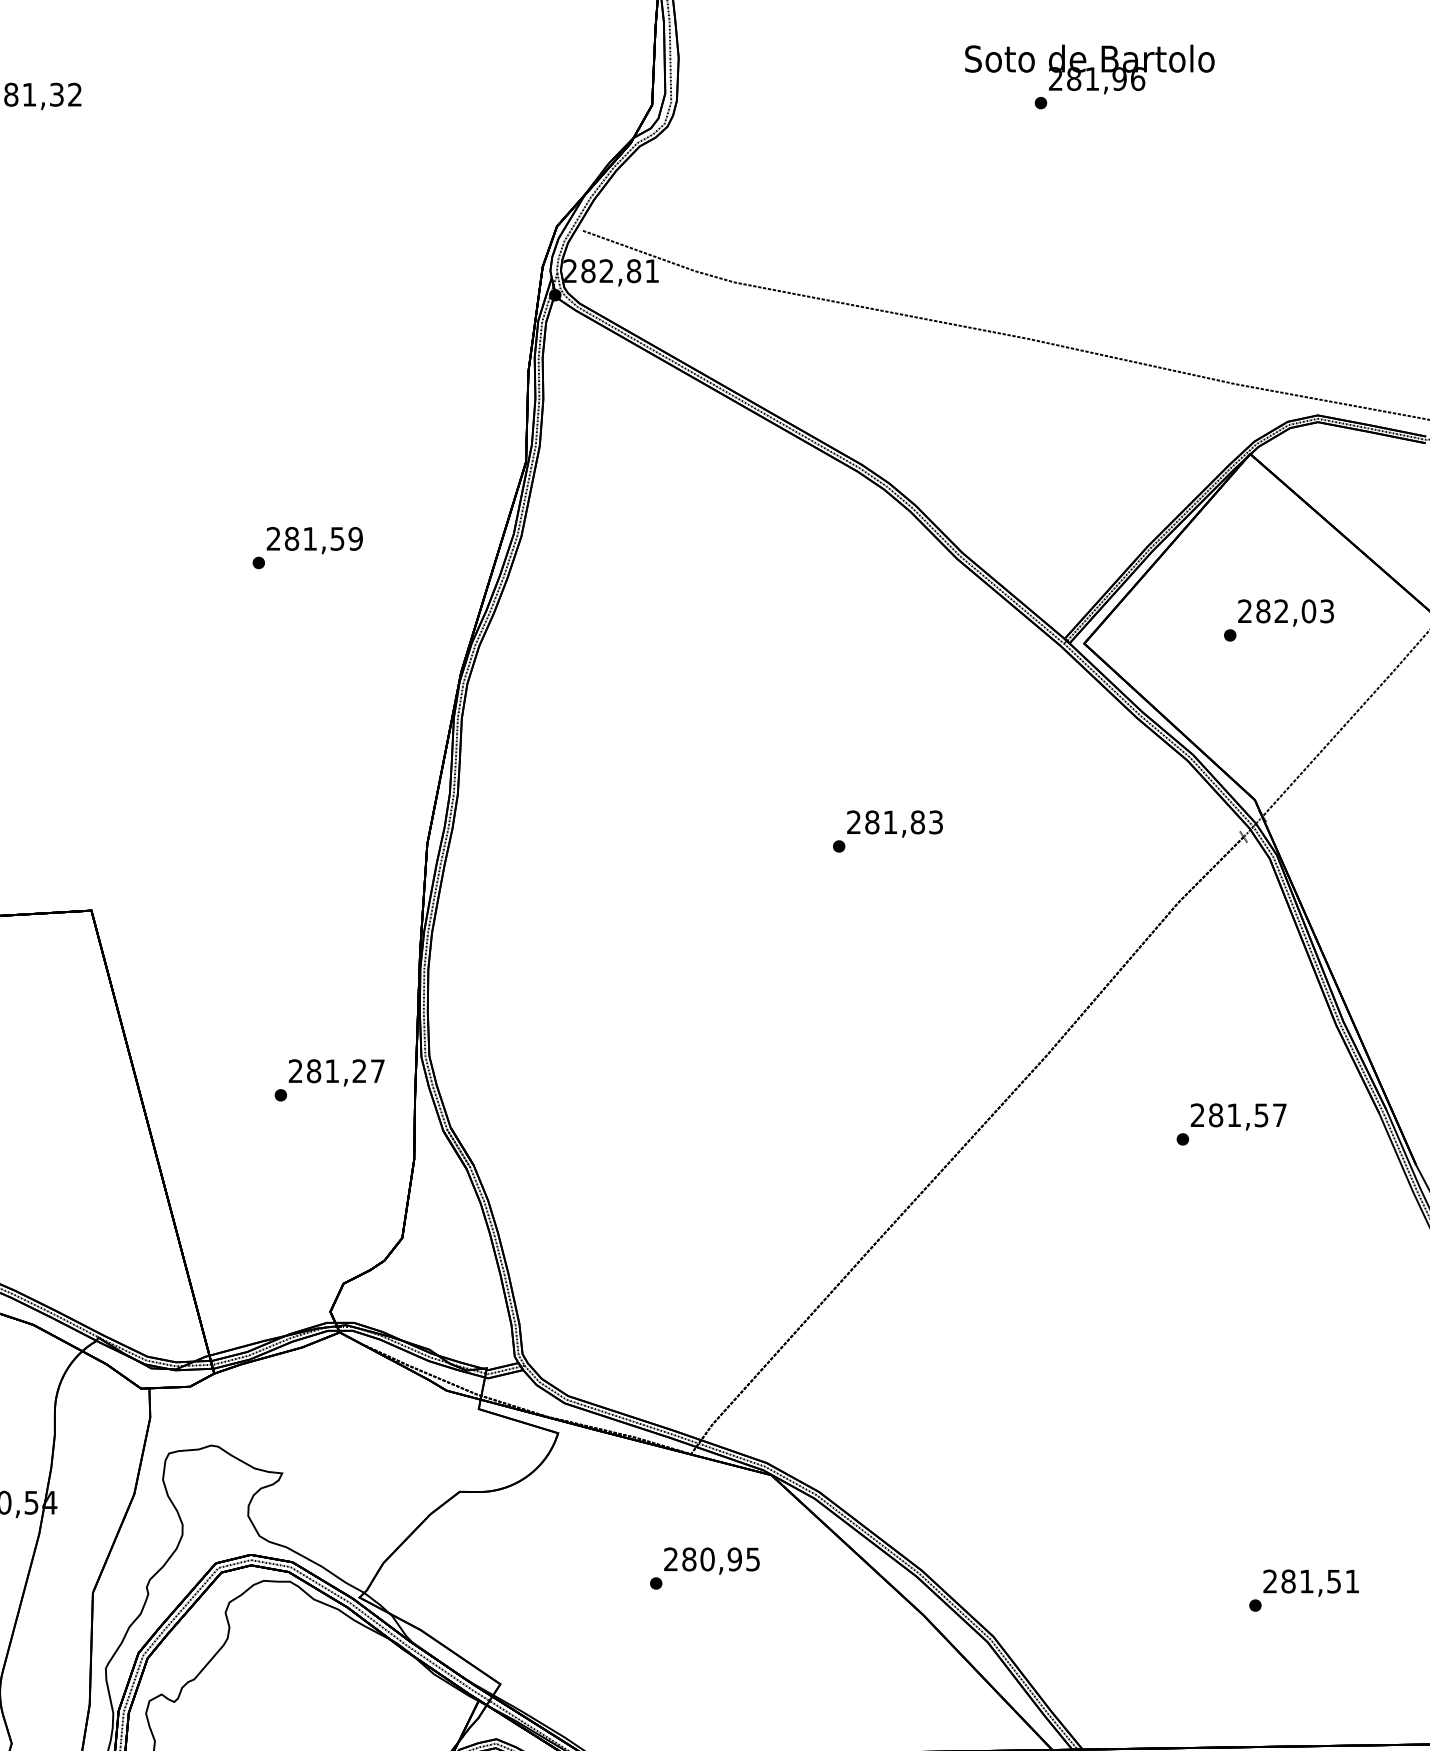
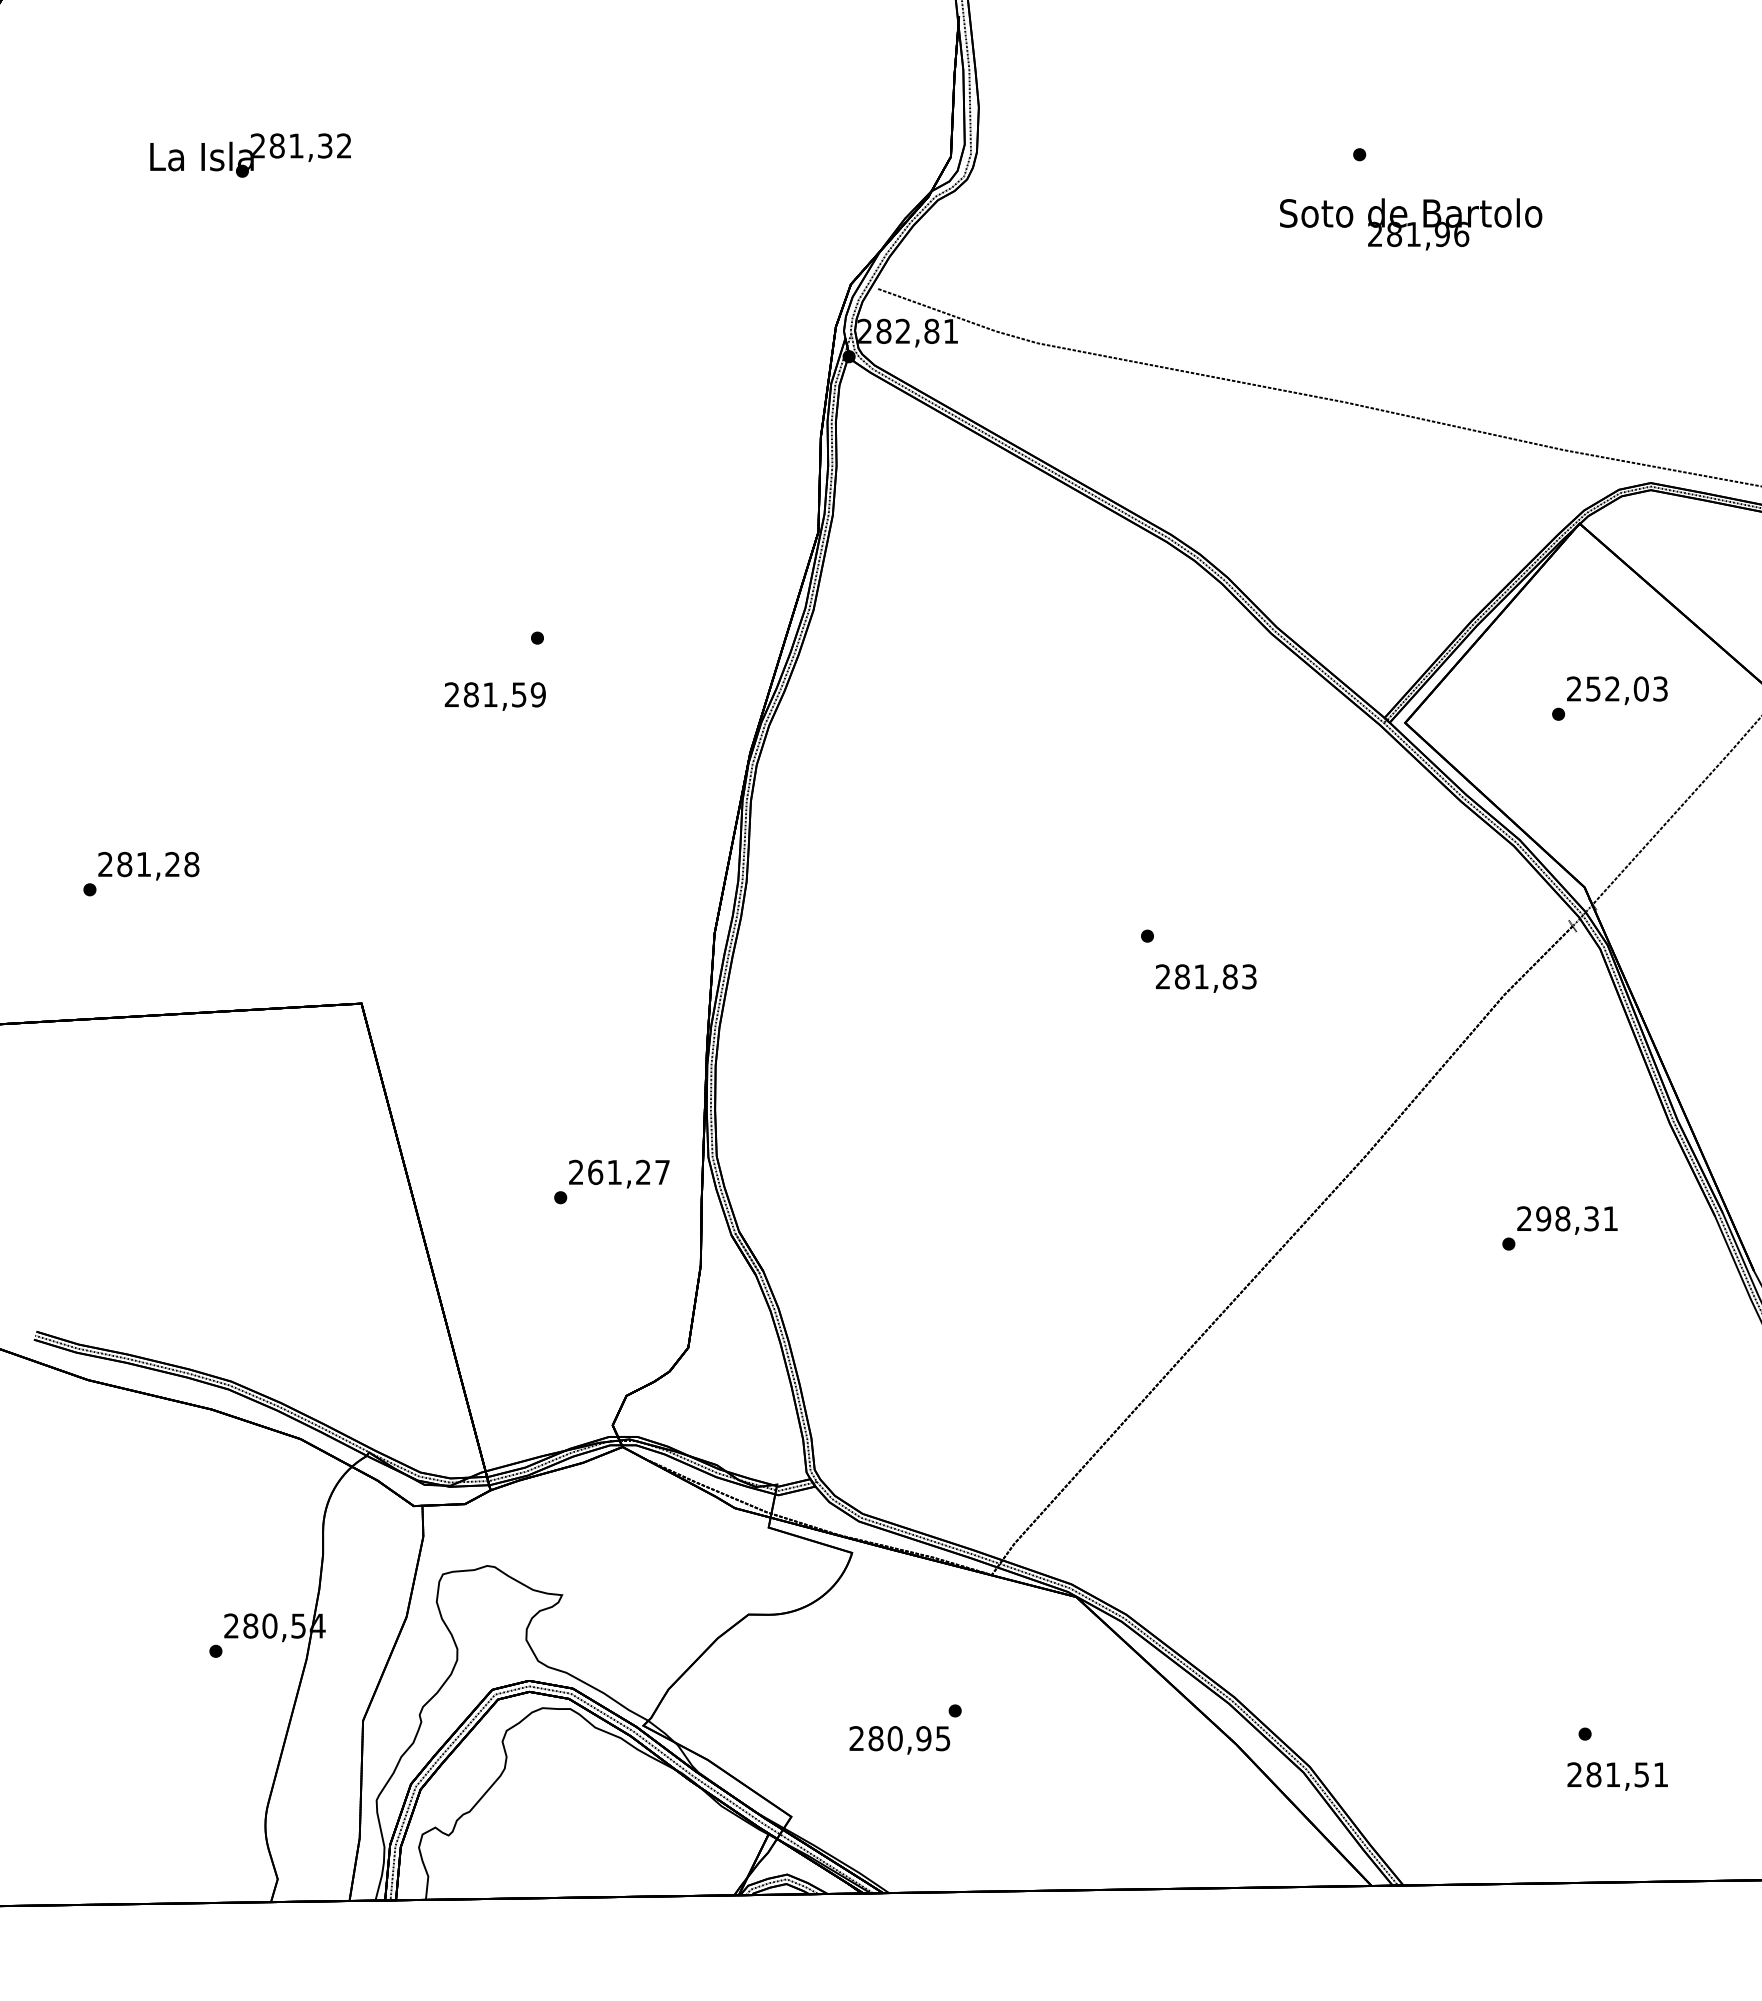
text: (1090, 69) -> (1411, 224), moved
text: (314, 540) -> (494, 696), moved
text: (1263, 610) -> (1593, 688), 282,03 -> 252,03
text: (894, 823) -> (1205, 978), moved
text: (314, 1070) -> (595, 1171), 281,27 -> 261,27
text: (1247, 1115) -> (1576, 1218), 281,57 -> 298,31
text: (711, 1561) -> (899, 1740), moved
text: (1310, 1583) -> (1617, 1776), moved

